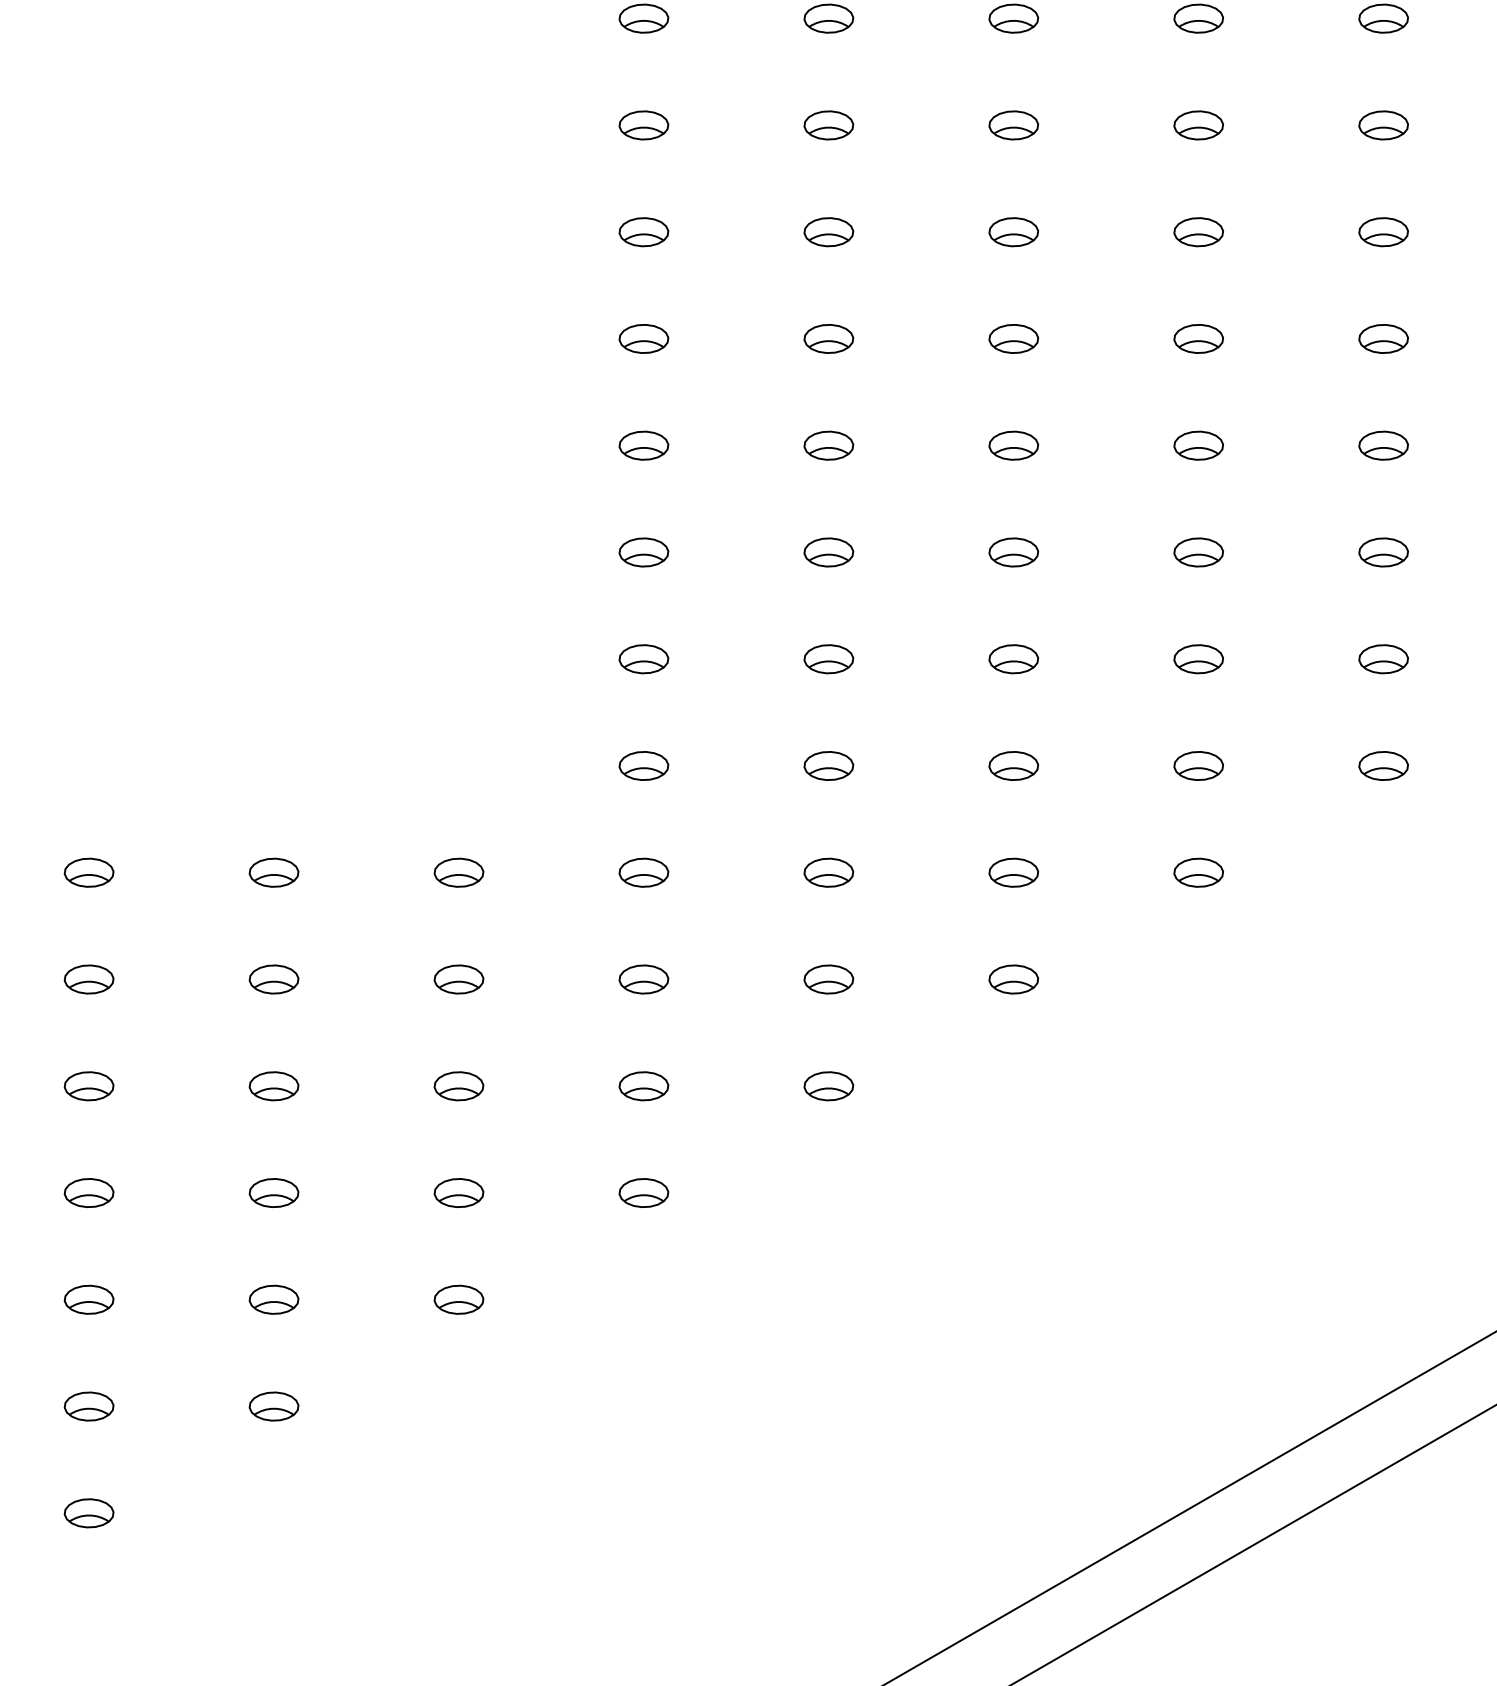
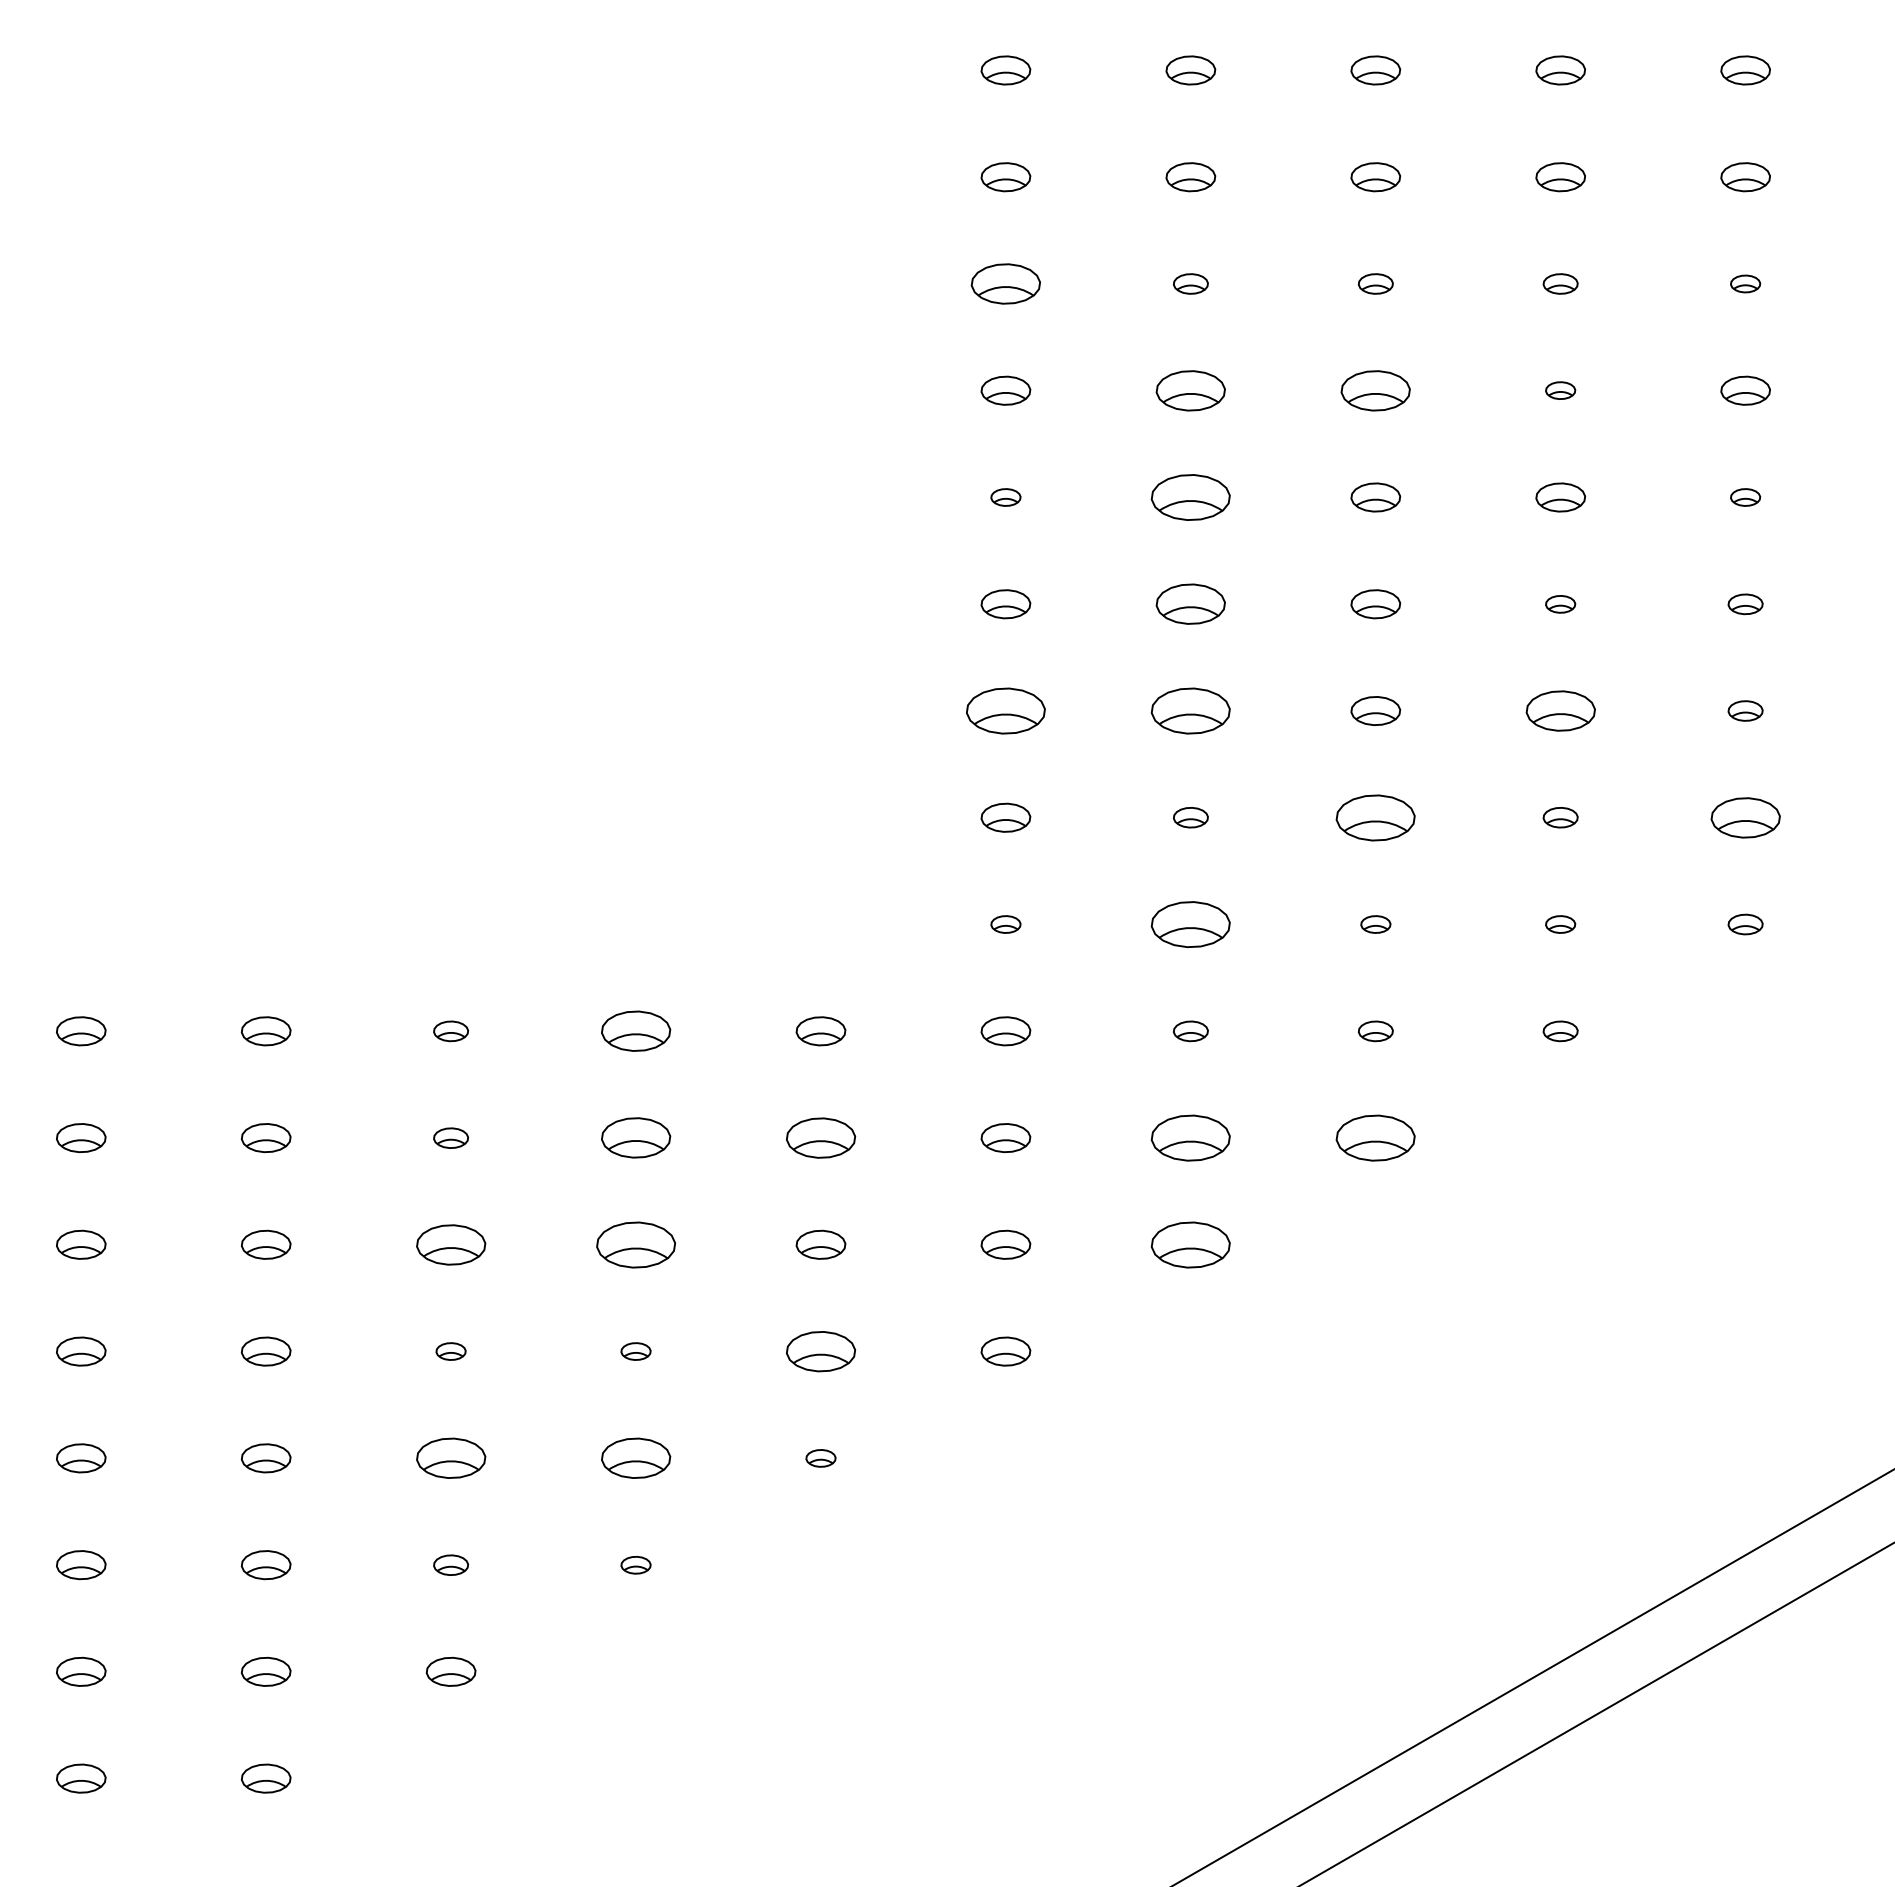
part: (643, 124) -> (1005, 283), size x1.4
part: (828, 124) -> (1190, 283), size x0.7
part: (1013, 124) -> (1375, 283), size x0.7
part: (1198, 124) -> (1560, 283), size x0.7
part: (1383, 124) -> (1745, 283), size x0.6
part: (828, 231) -> (1190, 390), size x1.4
part: (1013, 231) -> (1375, 390), size x1.4
part: (1198, 231) -> (1560, 390), size x0.6
part: (643, 338) -> (1005, 497), size x0.6
part: (828, 338) -> (1190, 497), size x1.6
part: (1383, 338) -> (1745, 497), size x0.6
part: (828, 445) -> (1190, 604), size x1.4
part: (1198, 445) -> (1560, 604), size x0.6
part: (1383, 445) -> (1745, 604), size x0.7
part: (643, 551) -> (1005, 710), size x1.6
part: (828, 551) -> (1190, 710), size x1.6
part: (1198, 551) -> (1560, 710), size x1.4
part: (1383, 551) -> (1745, 710), size x0.7
part: (828, 658) -> (1190, 817), size x0.7
part: (1013, 658) -> (1375, 817), size x1.6
part: (1198, 658) -> (1560, 817), size x0.7
part: (1383, 658) -> (1745, 817), size x1.4
part: (643, 765) -> (1005, 924), size x0.6
part: (828, 765) -> (1190, 924), size x1.6
part: (1013, 765) -> (1375, 924), size x0.6
part: (1198, 765) -> (1560, 924), size x0.6
part: (1383, 765) -> (1745, 924), size x0.7
part: (88, 872) -> (450, 1031), size x0.7
part: (273, 872) -> (635, 1031), size x1.4
part: (828, 872) -> (1190, 1031), size x0.7
part: (1013, 872) -> (1375, 1031), size x0.7
part: (1198, 872) -> (1560, 1031), size x0.7
part: (458, 978) -> (820, 1137), size x1.4
part: (828, 978) -> (1190, 1137), size x1.6
part: (1013, 978) -> (1375, 1137), size x1.6
part: (88, 979) -> (450, 1138), size x0.7
part: (273, 979) -> (635, 1138), size x1.4
part: (88, 1085) -> (450, 1244), size x1.4
part: (273, 1085) -> (635, 1244), size x1.6
part: (828, 1085) -> (1190, 1244), size x1.6
part: (88, 1192) -> (450, 1351), size x0.6
part: (273, 1192) -> (635, 1351), size x0.6
part: (458, 1192) -> (820, 1351), size x1.4
part: (88, 1299) -> (450, 1458), size x1.4
part: (273, 1299) -> (635, 1458), size x1.4
part: (458, 1299) -> (820, 1458), size x0.6
part: (88, 1406) -> (450, 1565), size x0.7
part: (273, 1406) -> (635, 1565), size x0.6

